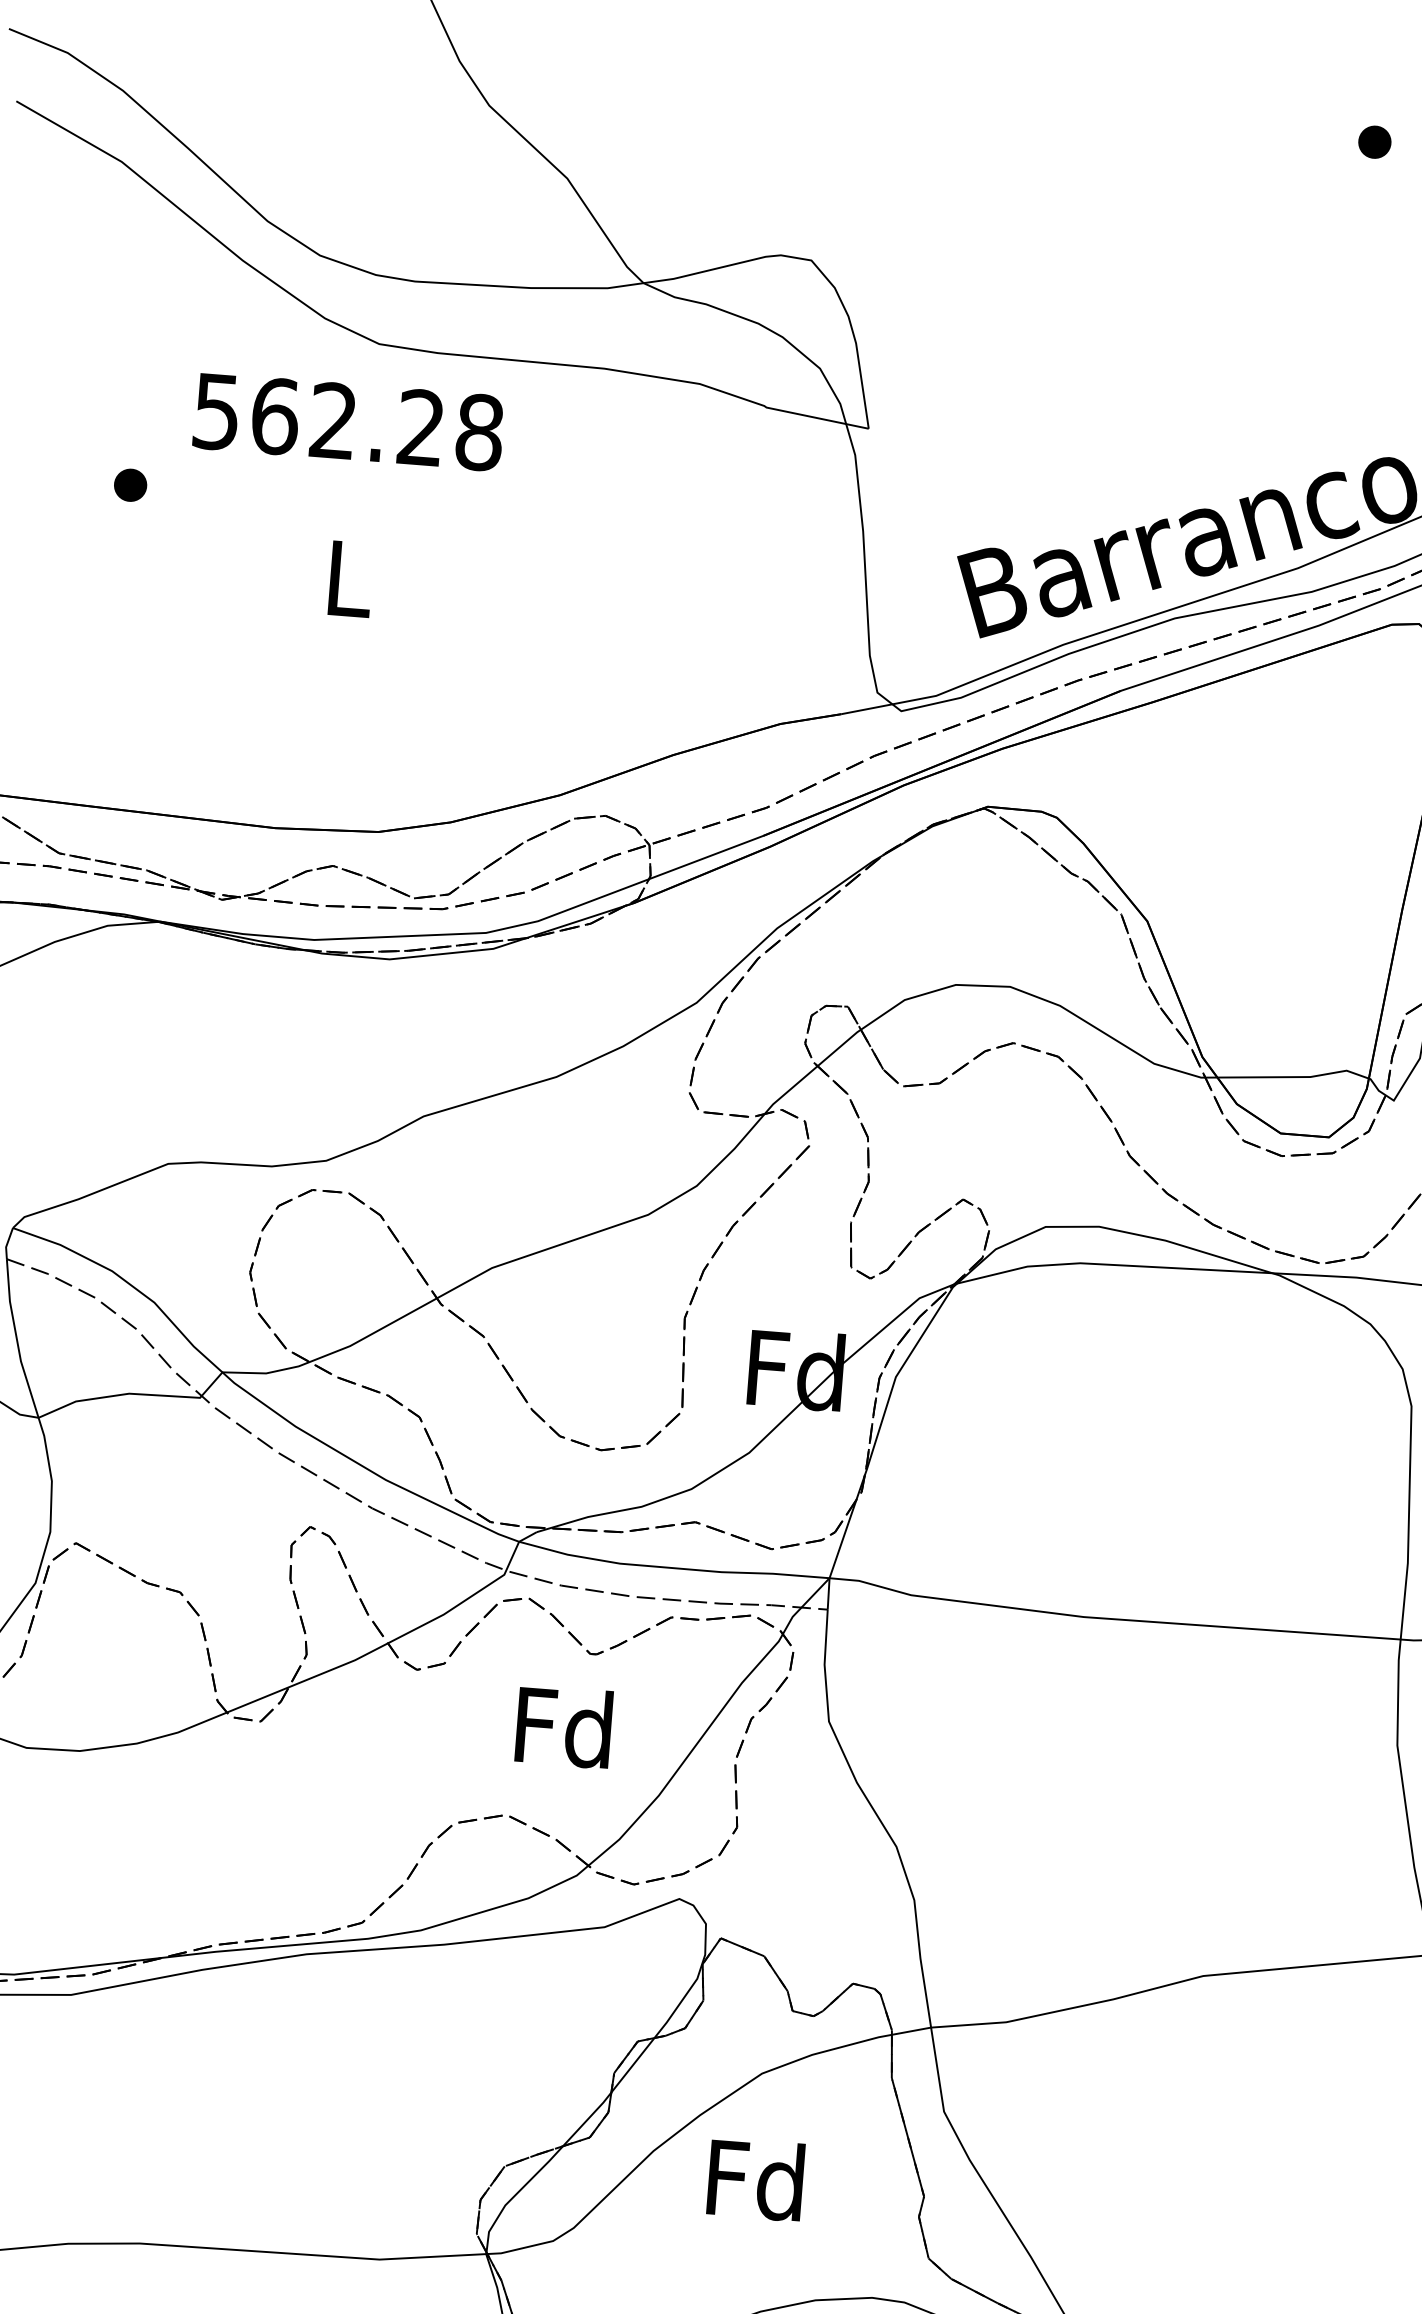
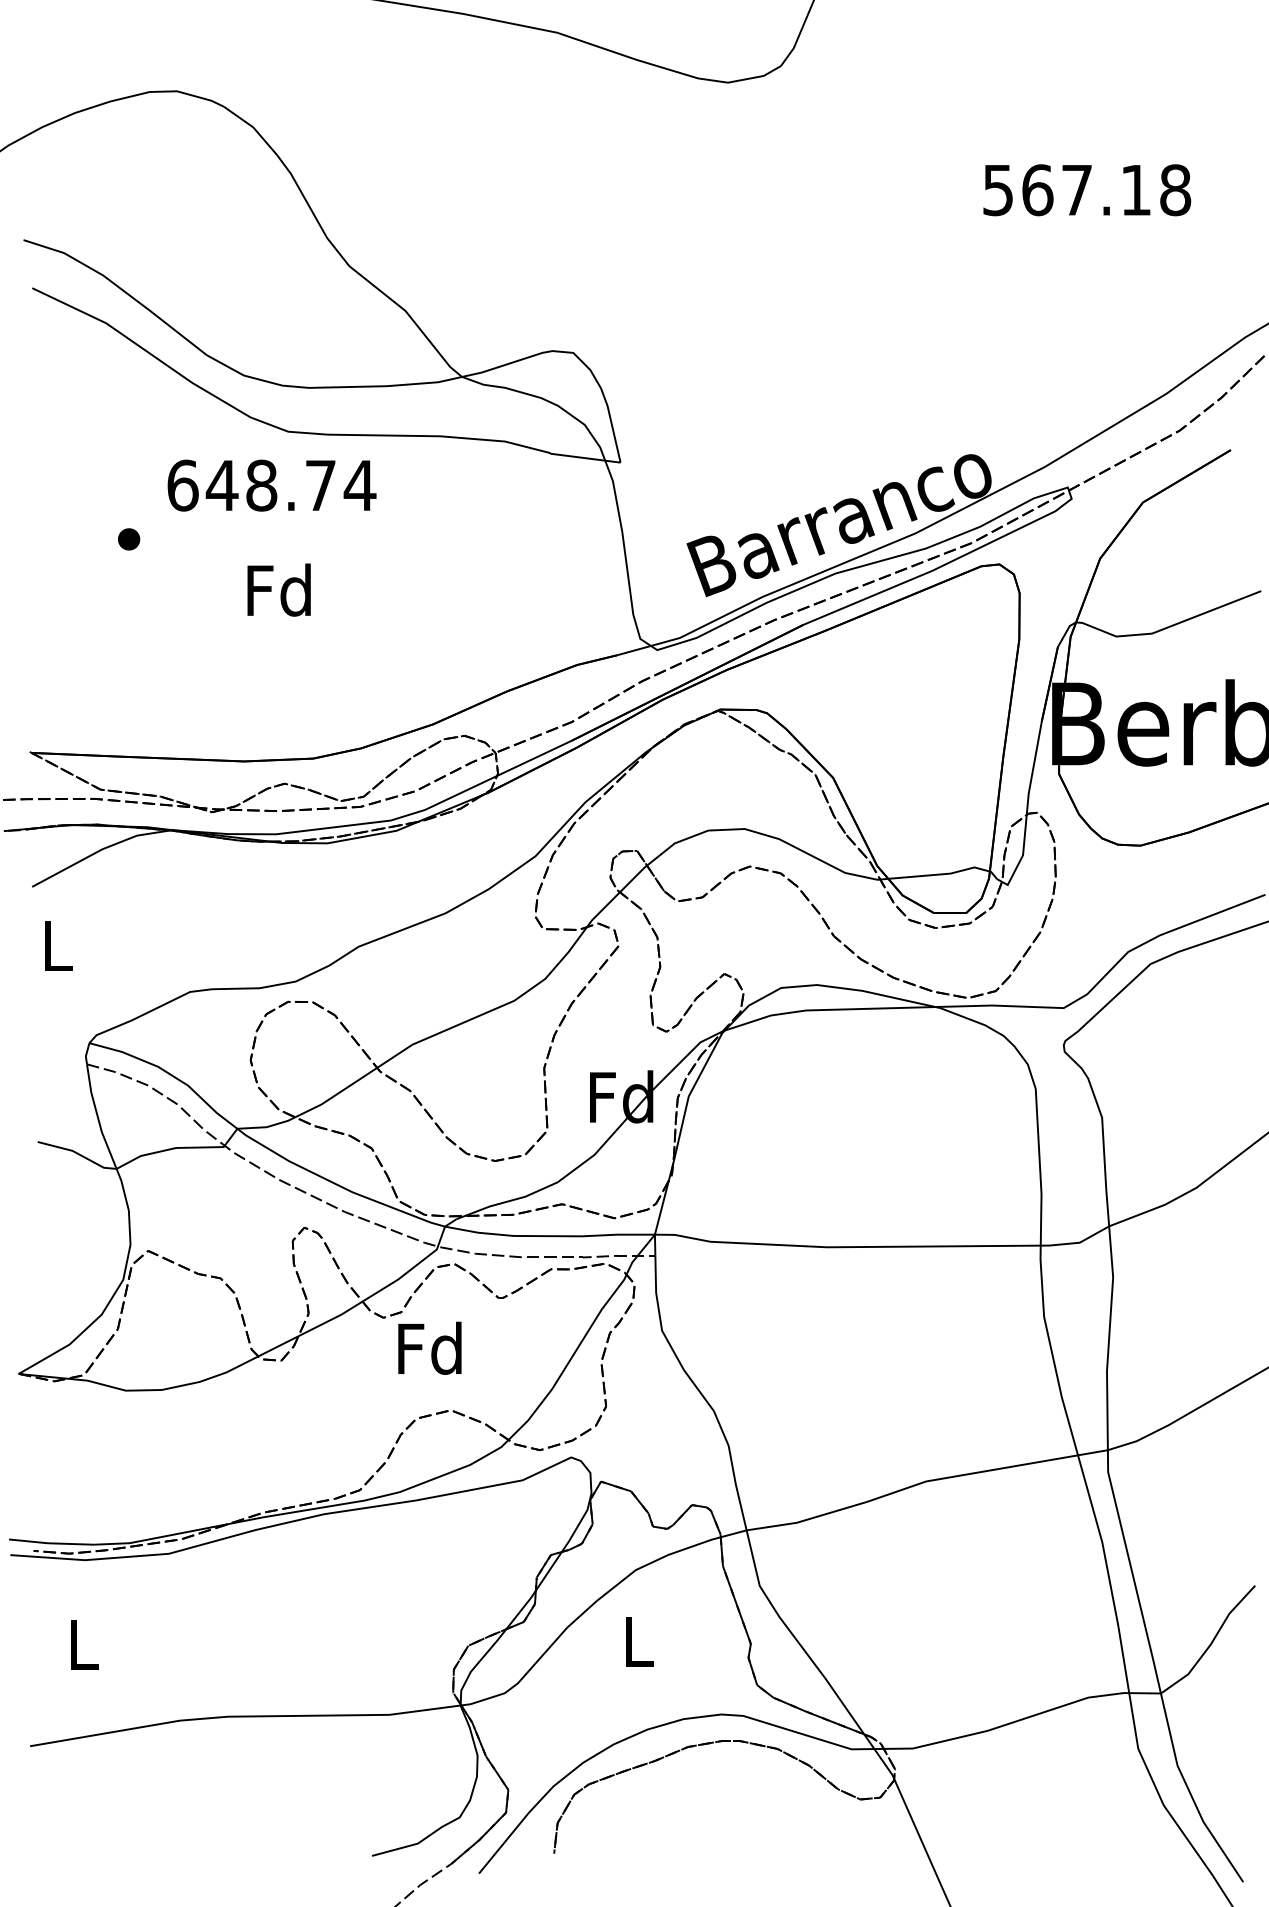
part: (1374, 141) -> (944, 243), removed
text: (348, 421) -> (271, 485), 562.28 -> 648.74
text: (346, 577) -> (278, 589), L -> Fd
text: (563, 1725) -> (429, 1347), moved
text: (754, 2179) -> (636, 1641), Fd -> L

